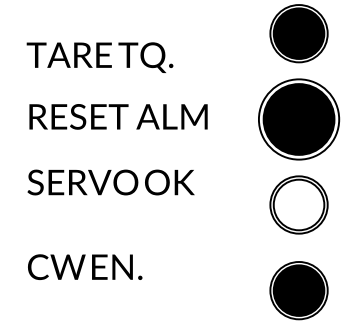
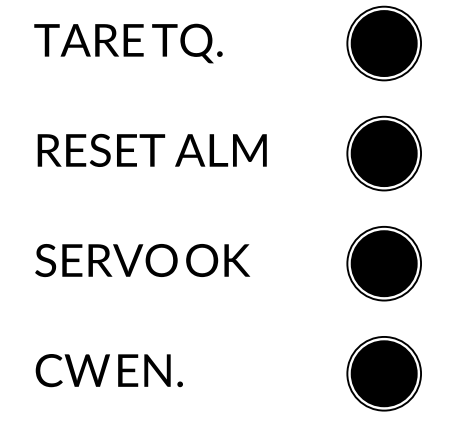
text: (99, 57) -> (127, 43), moved
part: (298, 118) -> (383, 152), size x0.71
text: (110, 182) -> (141, 260), moved
fill: (298, 204) -> (383, 263), added
text: (85, 266) -> (109, 369), moved

